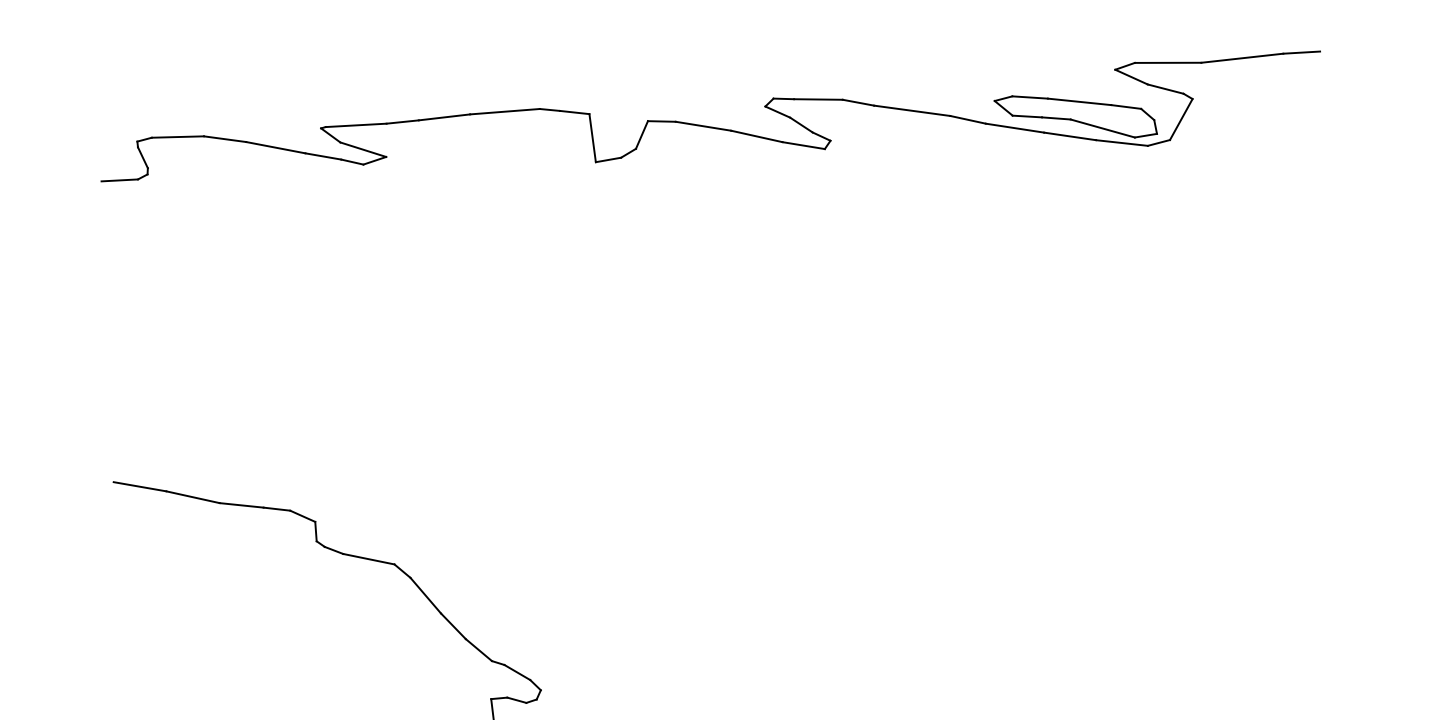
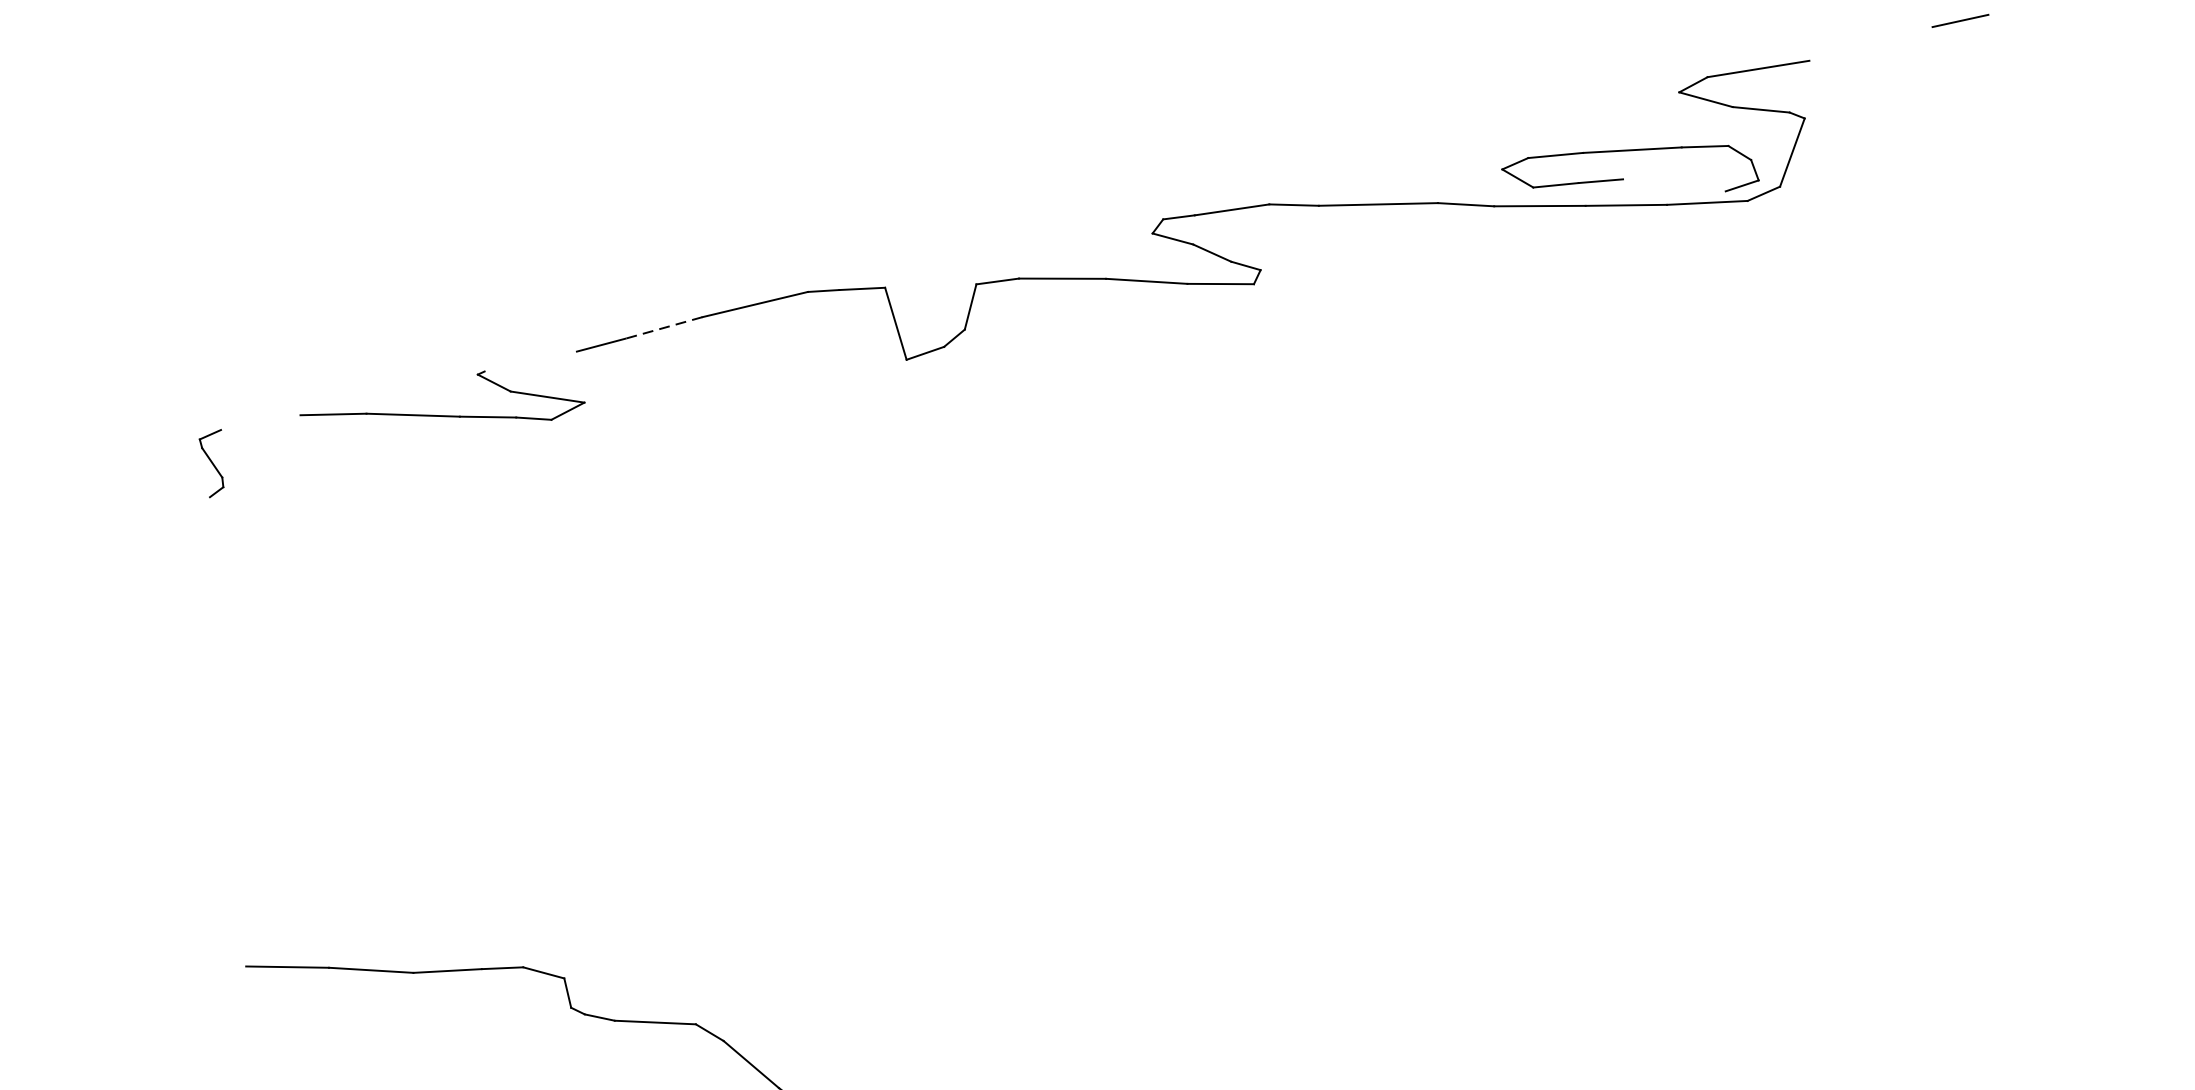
line: (1242, 57) -> (1871, 42), removed
line: (444, 117) -> (664, 328), solid -> dashed
line: (355, 125) -> (529, 361), removed
line: (1102, 128) -> (1673, 185), removed
line: (177, 136) -> (259, 421), removed
line: (119, 180) -> (181, 503), removed

